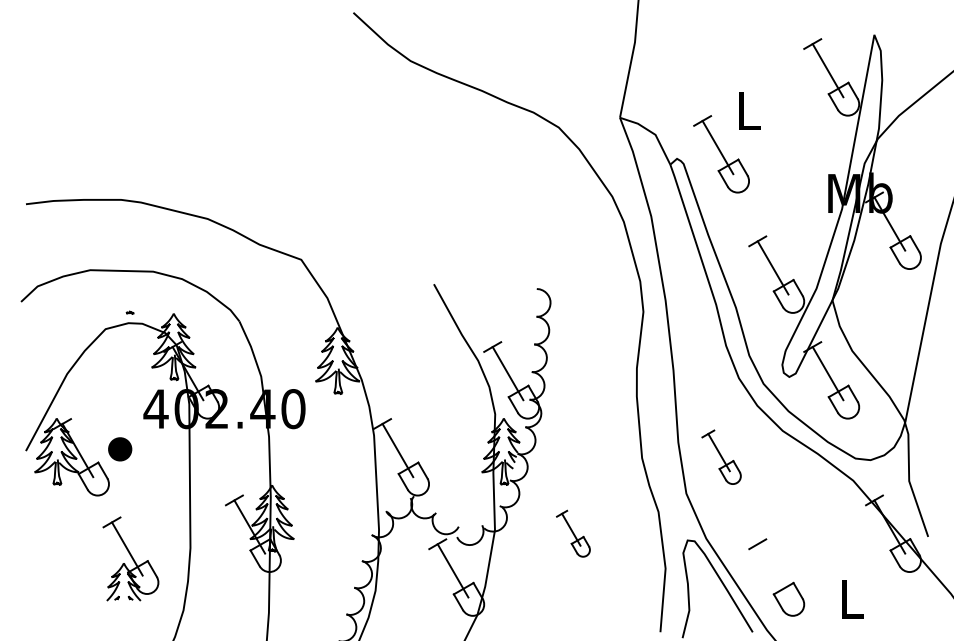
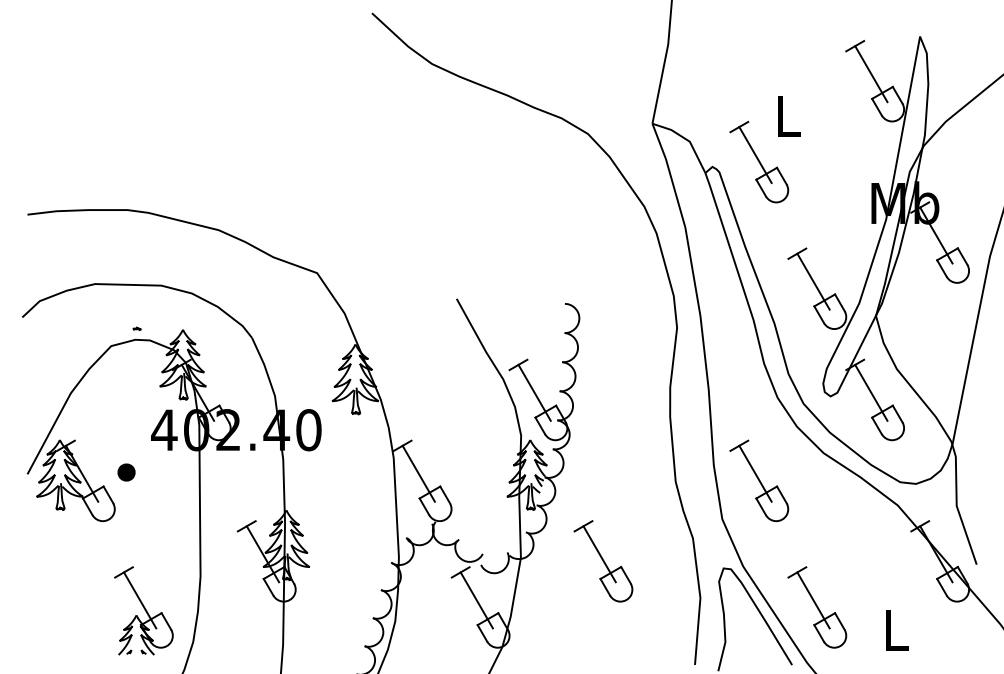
part: (120, 449) -> (126, 472), size x0.71
part: (721, 456) -> (759, 480), size x1.43
part: (573, 533) -> (603, 561), size x1.67
part: (130, 558) -> (143, 610), moved
line: (773, 570) -> (813, 600), added

